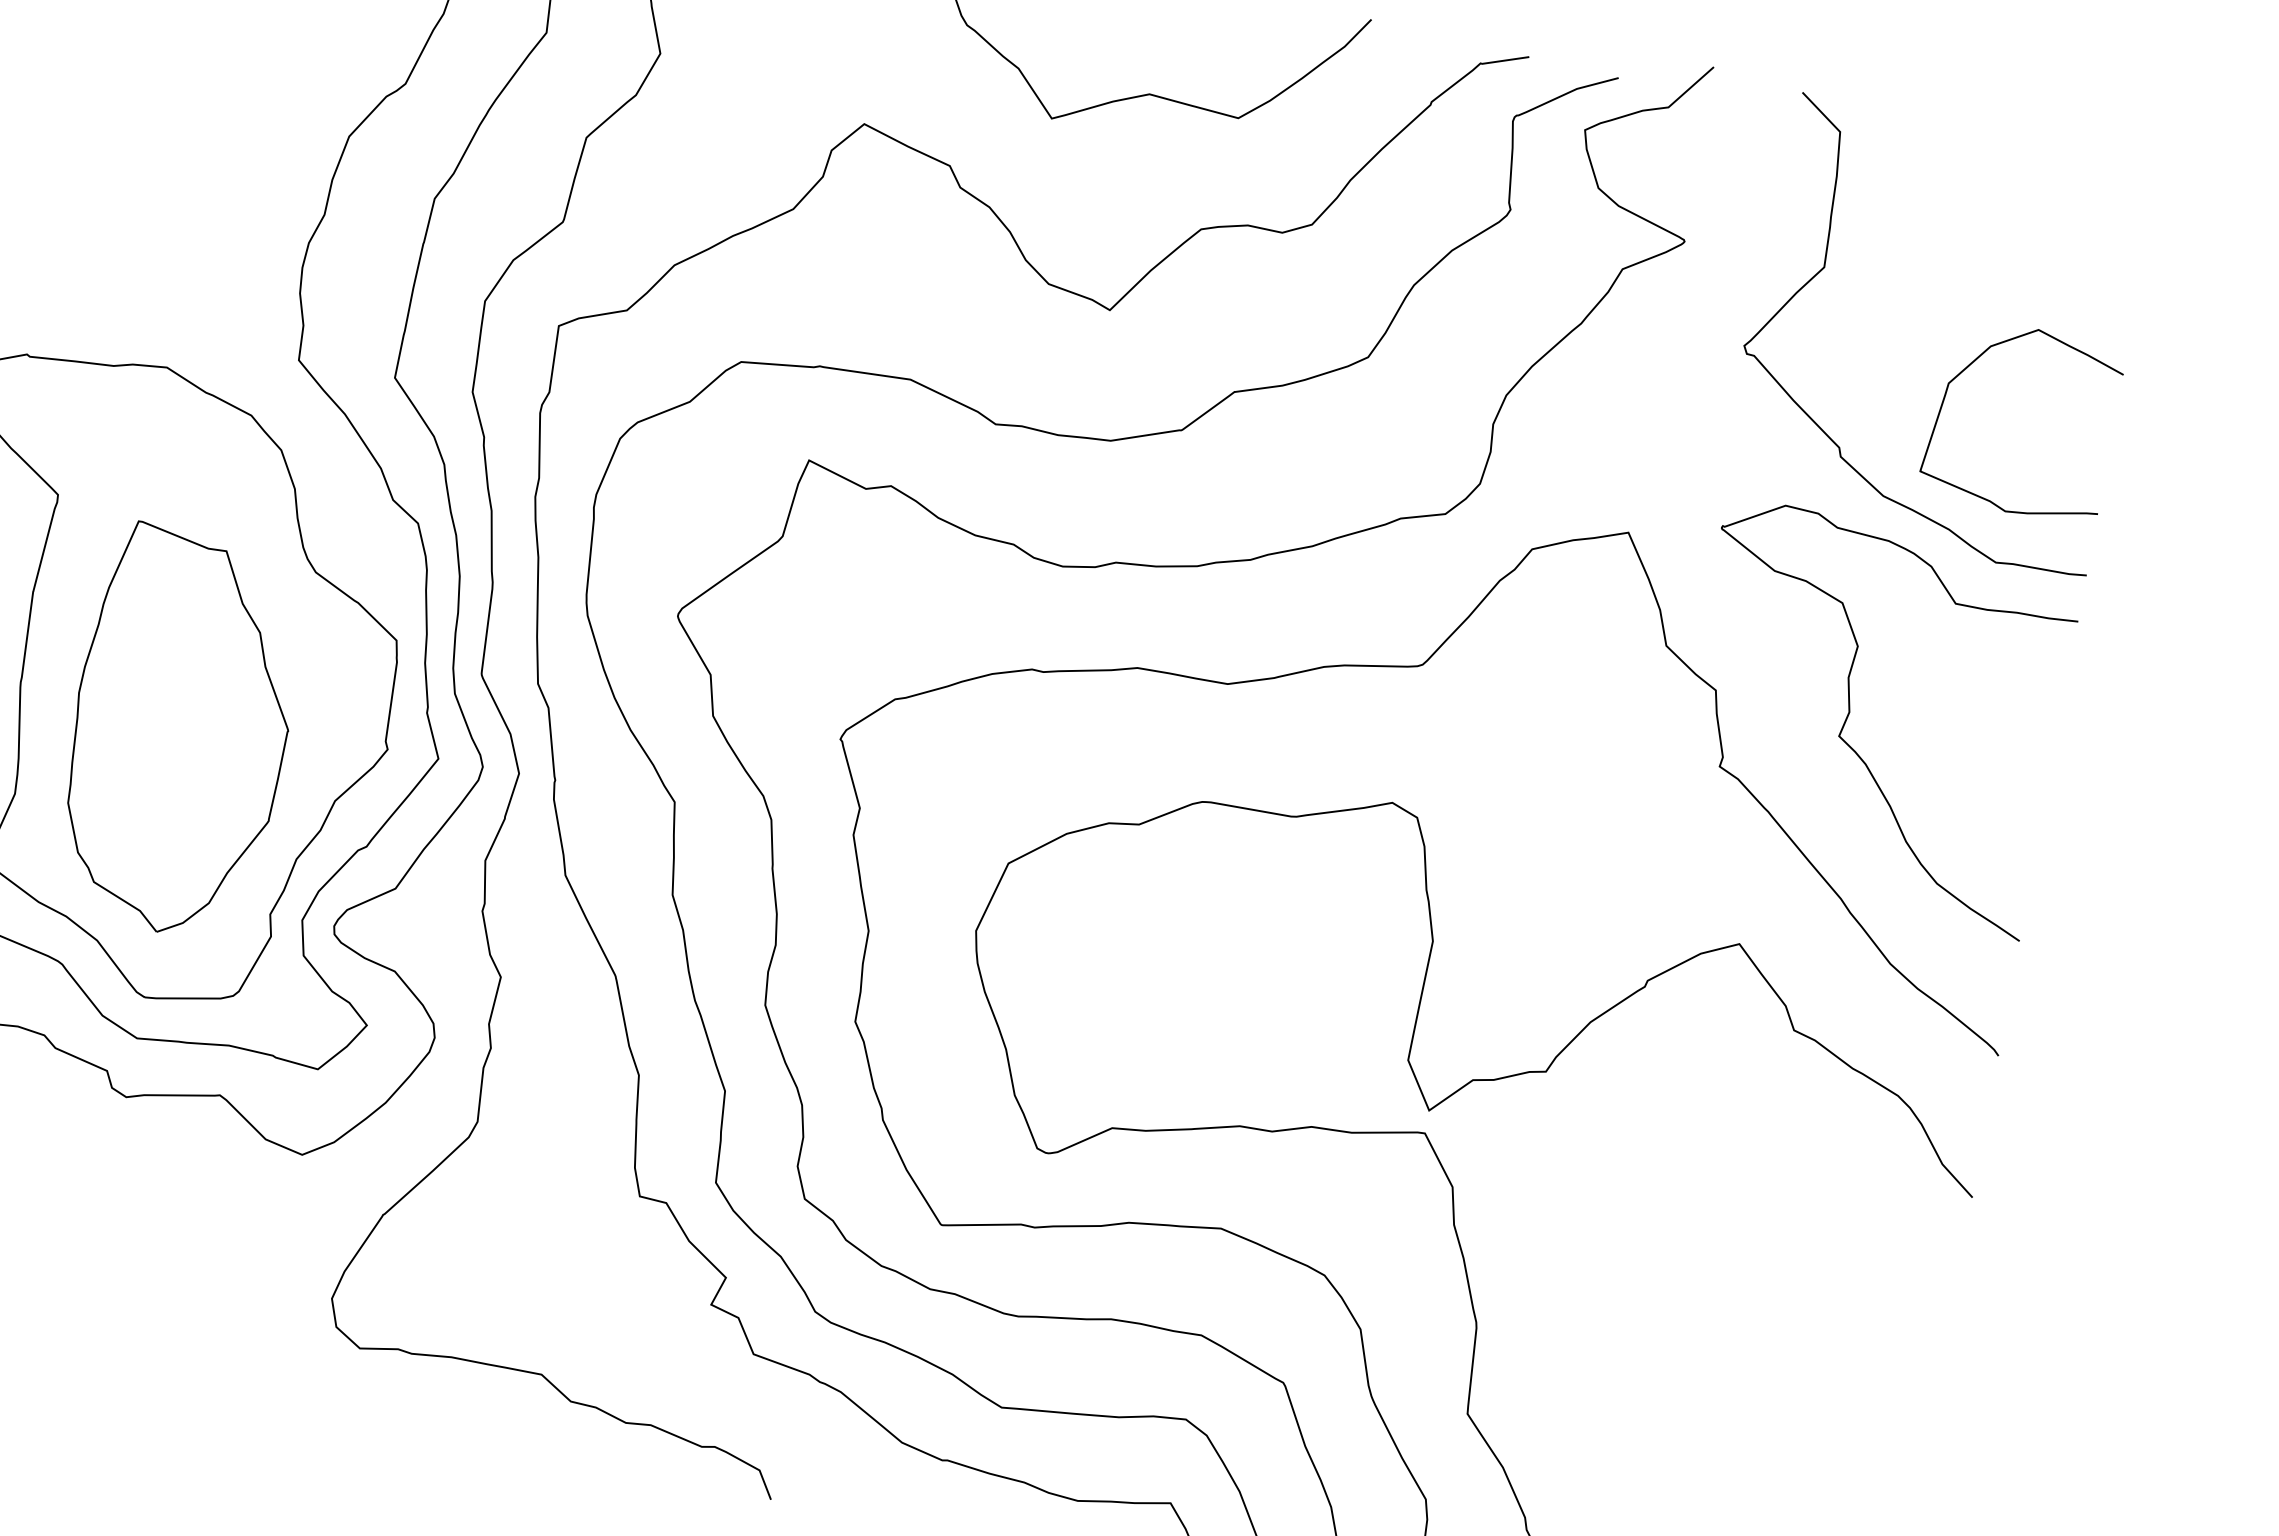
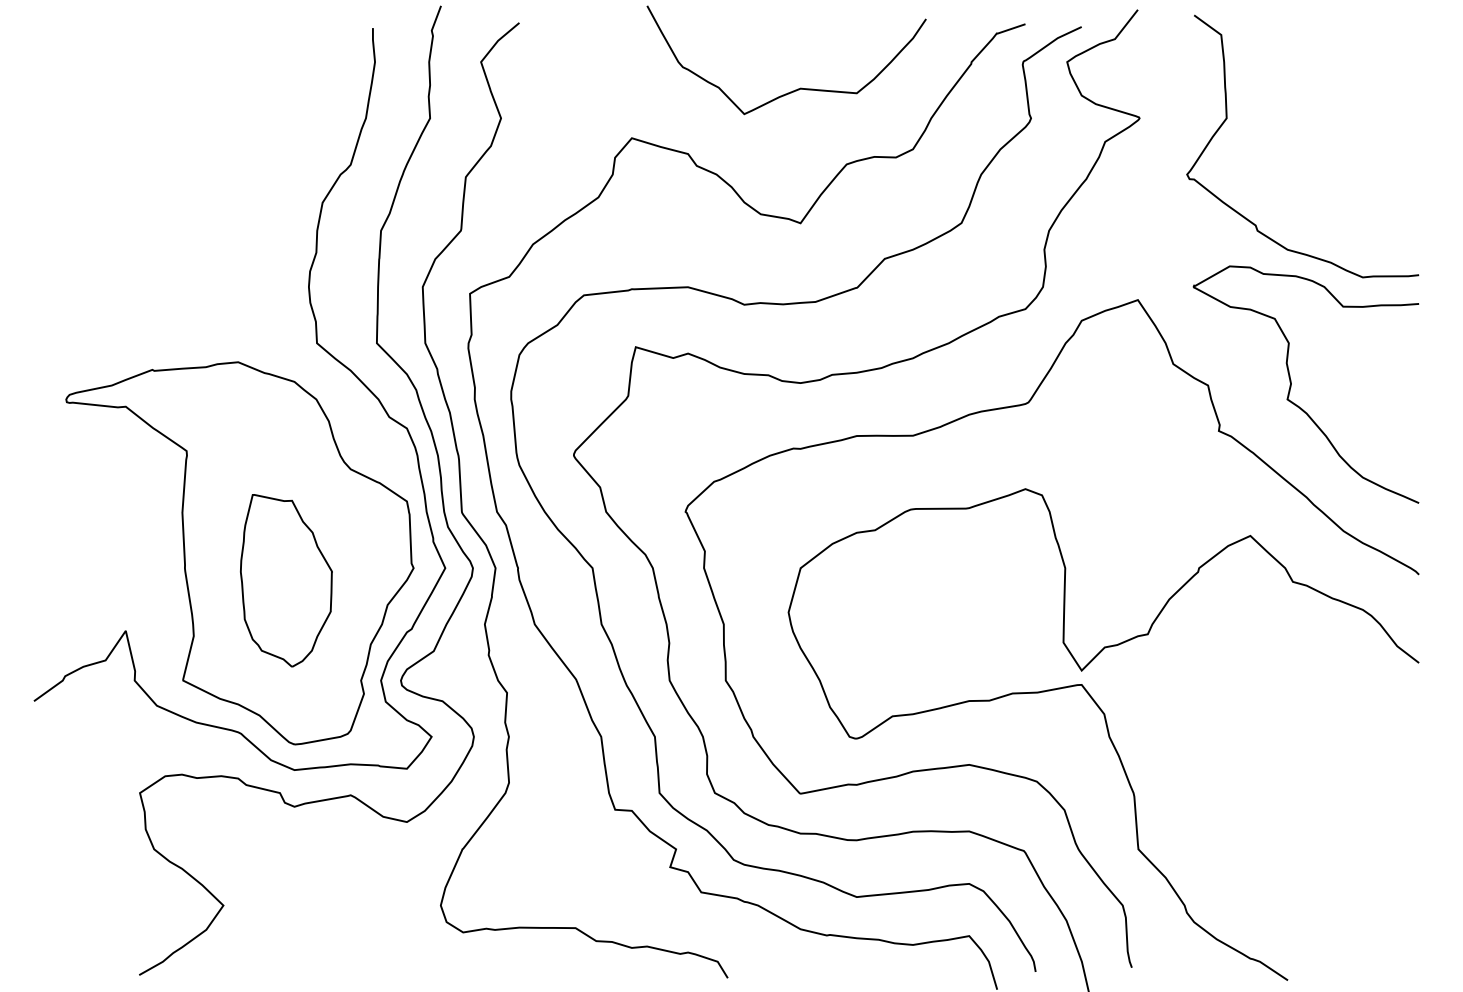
curve: (1971, 365) -> (1326, 161), removed
part: (180, 731) -> (286, 580), size x0.7

